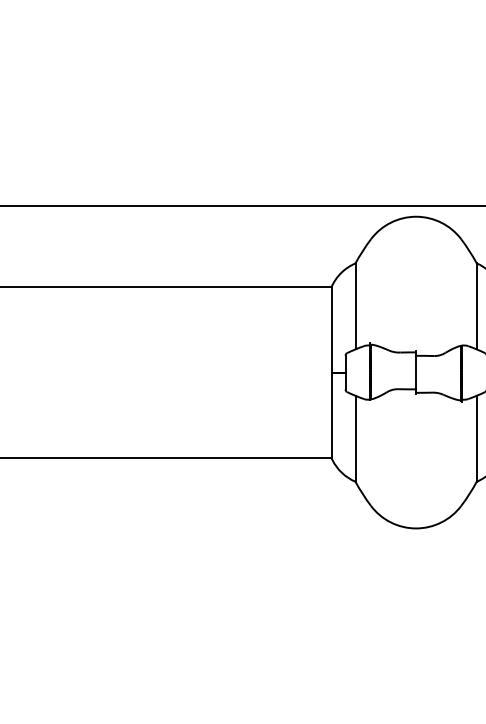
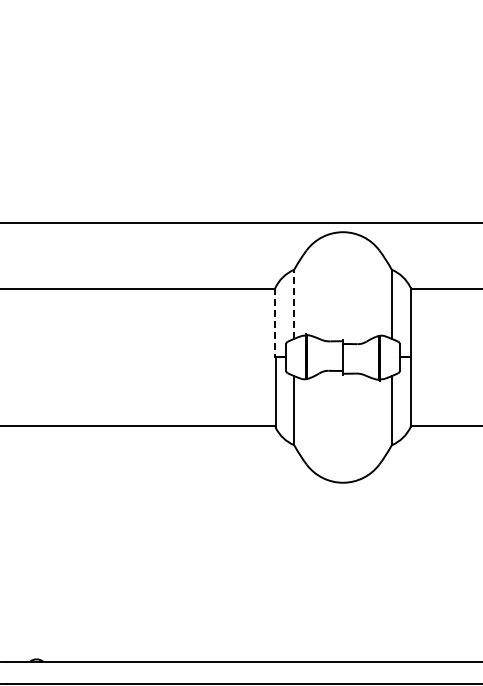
line: (355, 306) -> (294, 304), solid -> dashed
line: (332, 329) -> (275, 322), solid -> dashed

